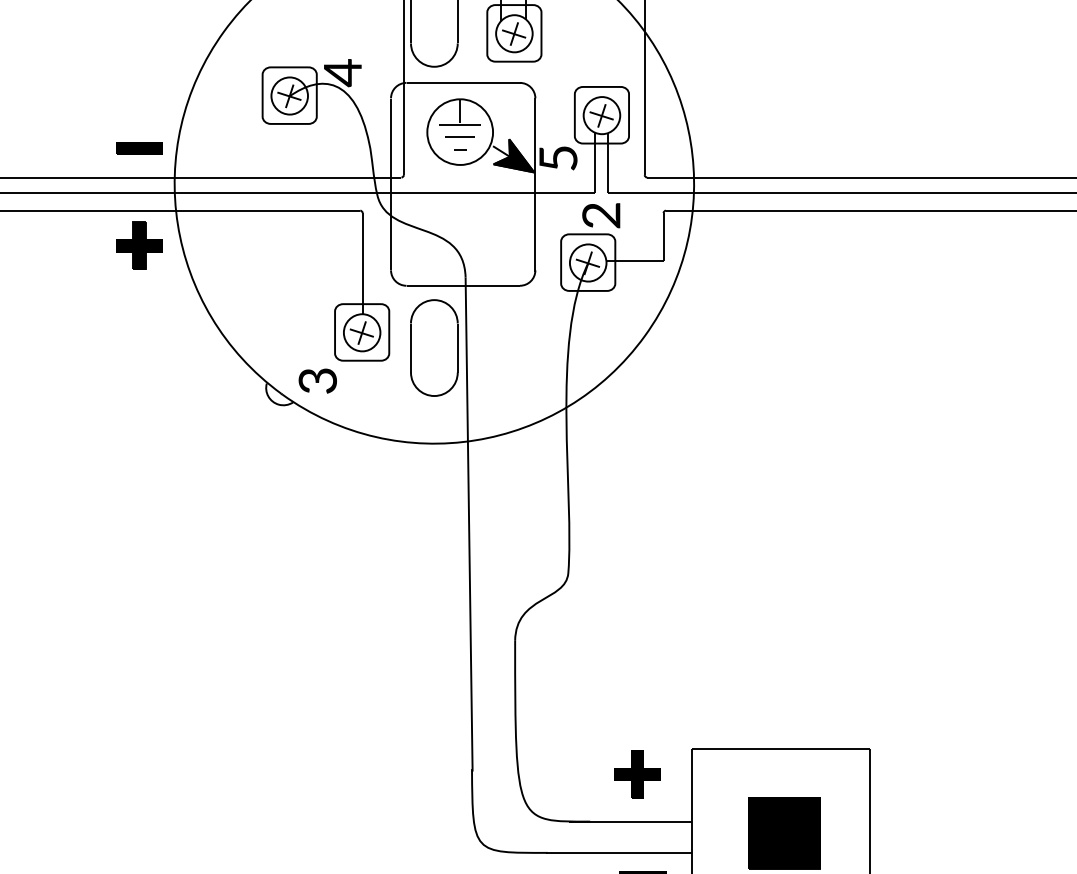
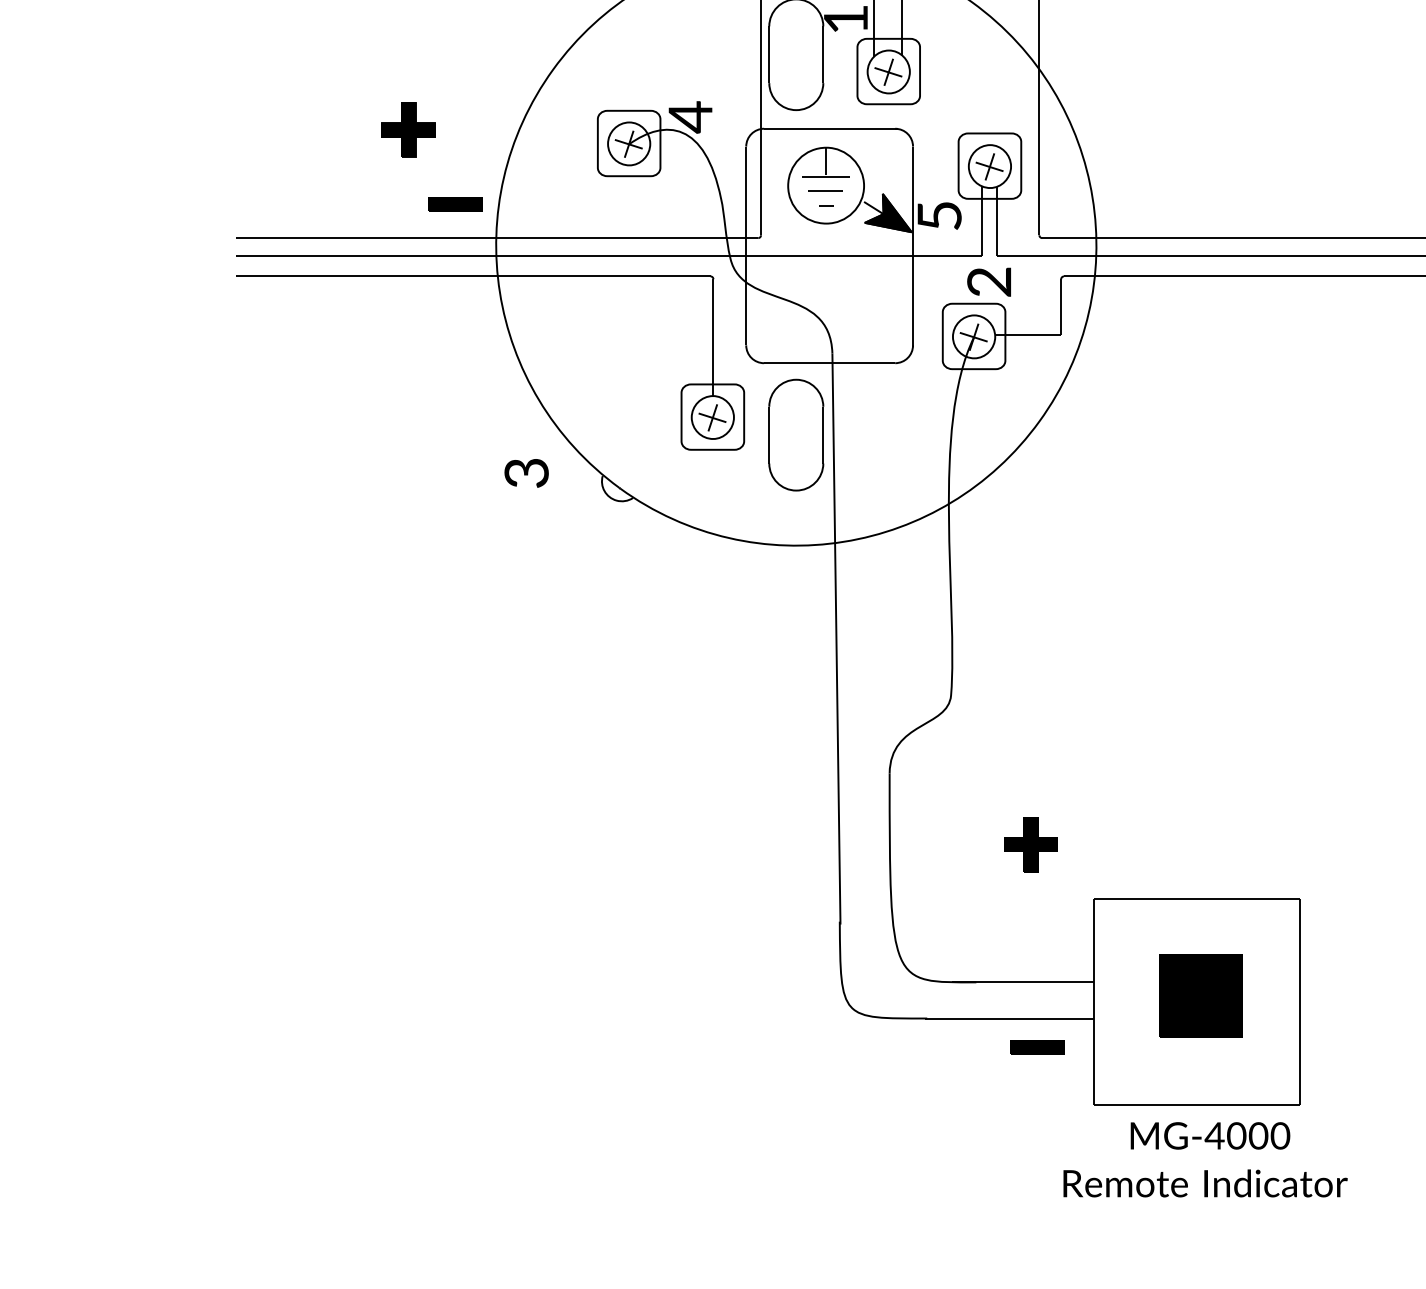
part: (139, 245) -> (408, 129), moved
text: (317, 381) -> (526, 473), moved
part: (637, 774) -> (1030, 844), moved

